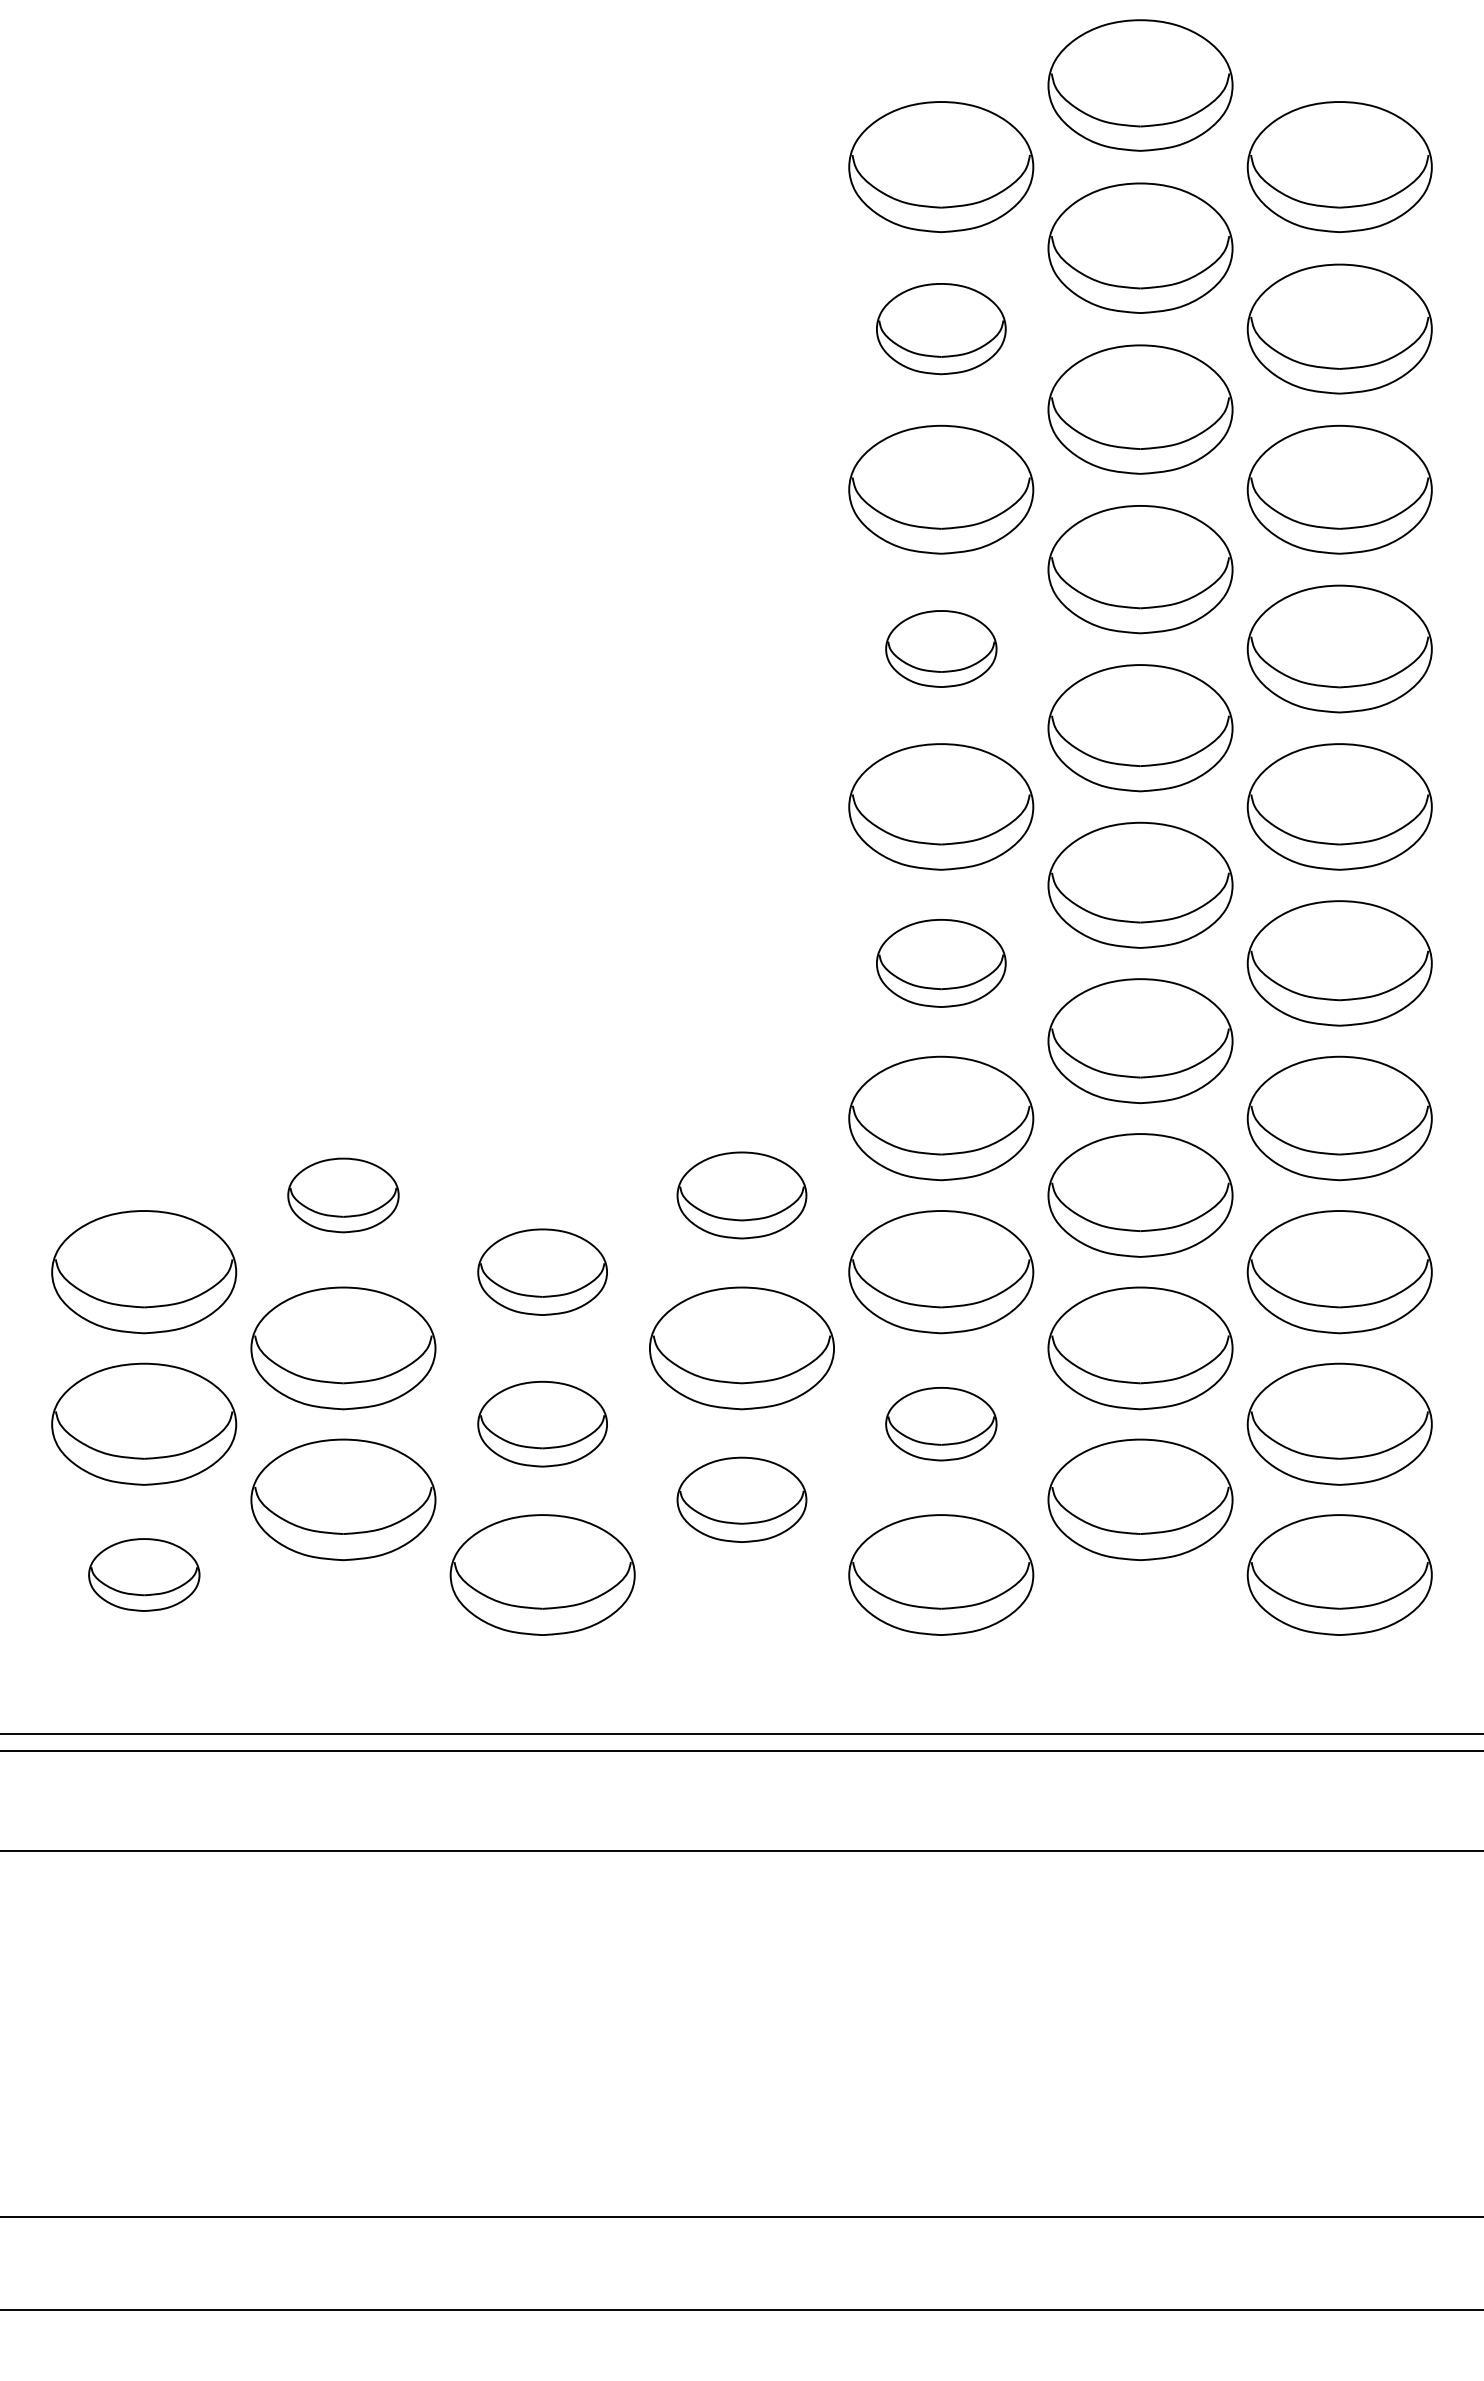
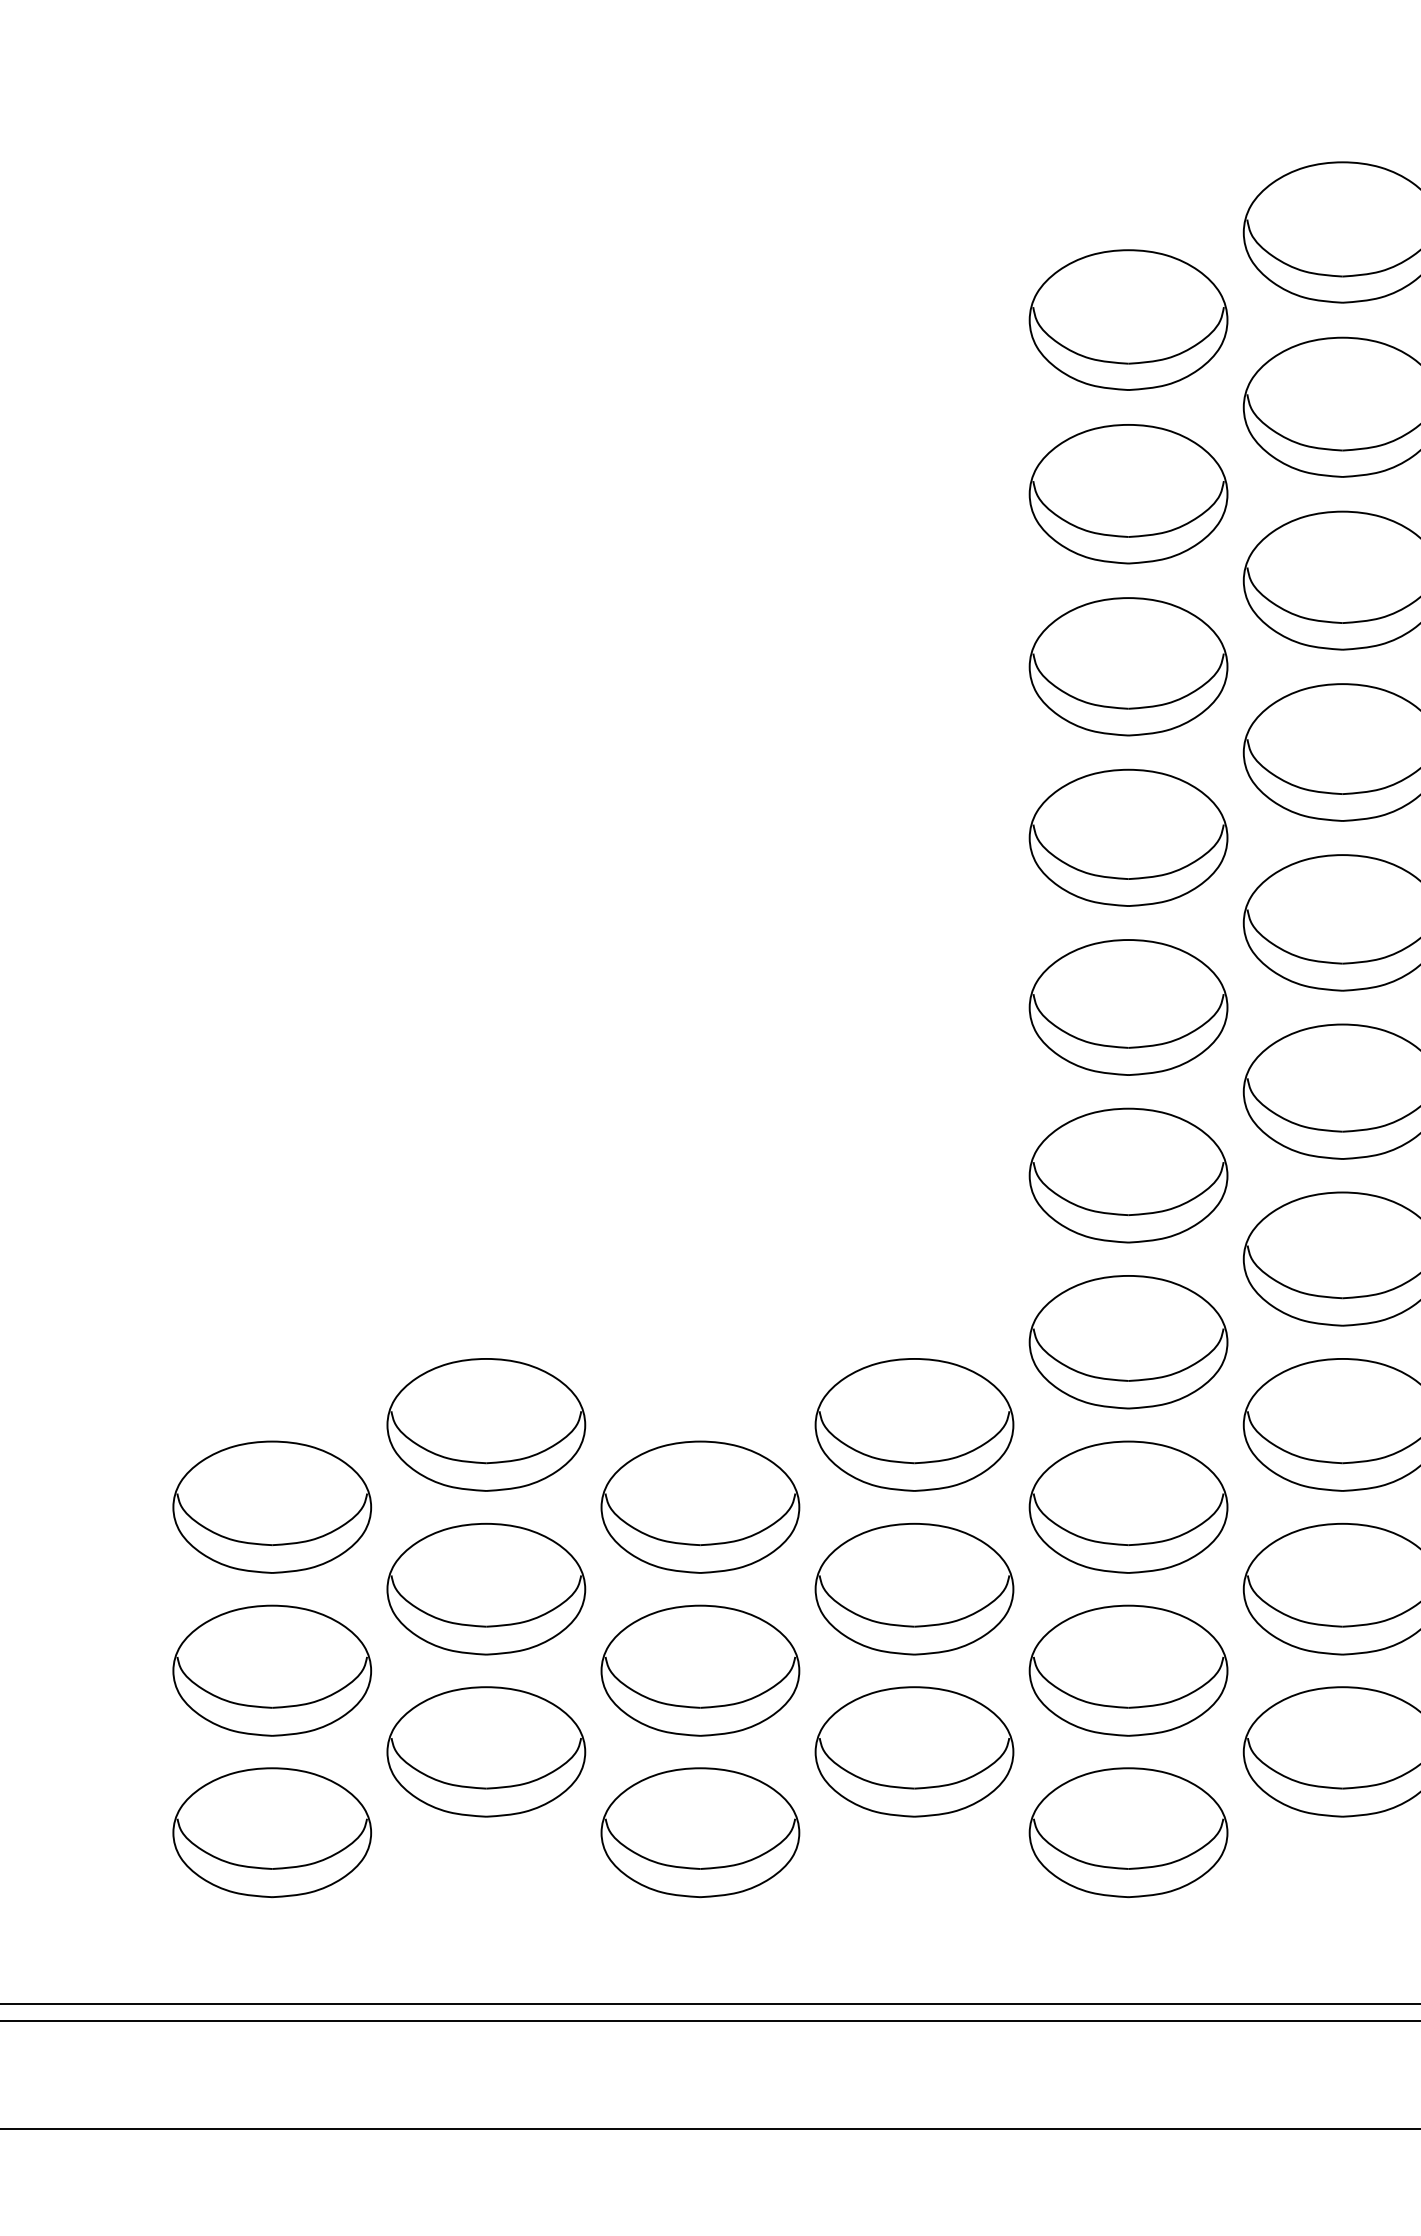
part: (941, 328) -> (1128, 493), size x1.43
part: (941, 648) -> (1128, 837), size x1.67
part: (941, 963) -> (1128, 1175), size x1.43
part: (343, 1195) -> (486, 1424), size x1.67
part: (741, 1195) -> (913, 1424), size x1.43
part: (542, 1272) -> (700, 1507), size x1.43
part: (542, 1423) -> (700, 1669), size x1.43
part: (941, 1423) -> (1128, 1669), size x1.67
part: (741, 1499) -> (913, 1751), size x1.43
part: (144, 1574) -> (272, 1832), size x1.67

